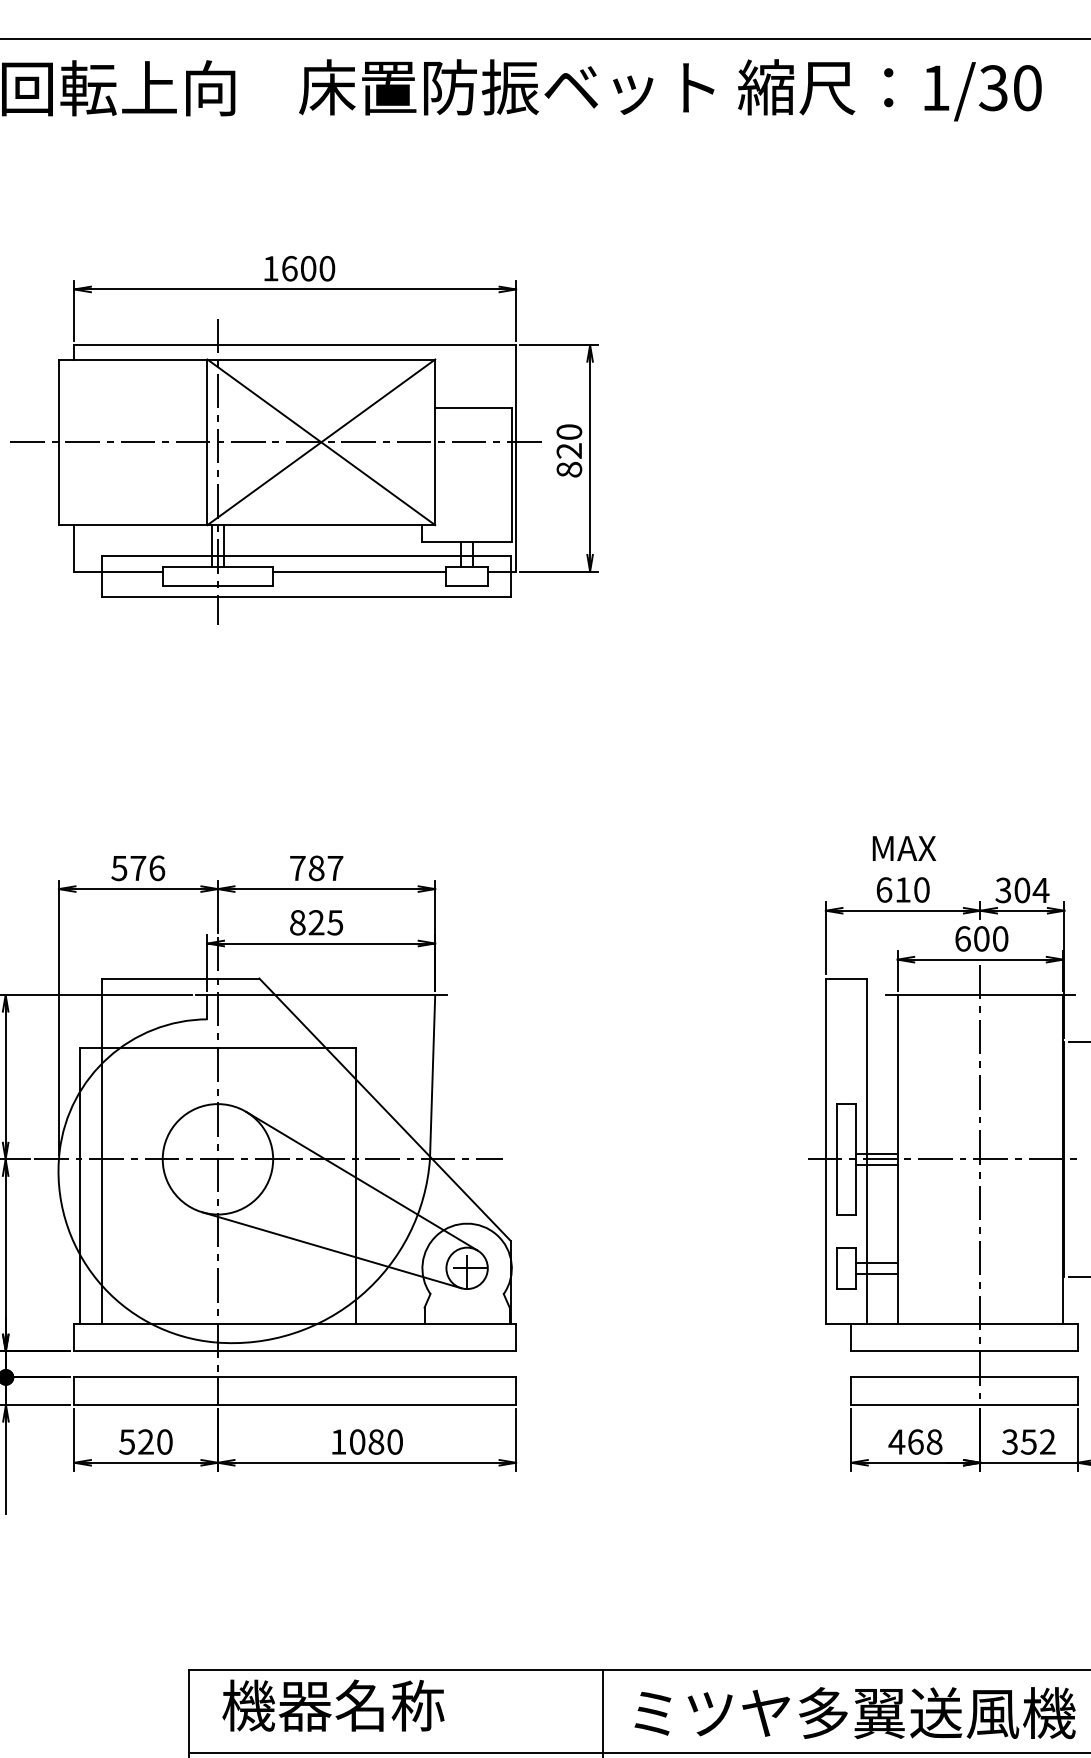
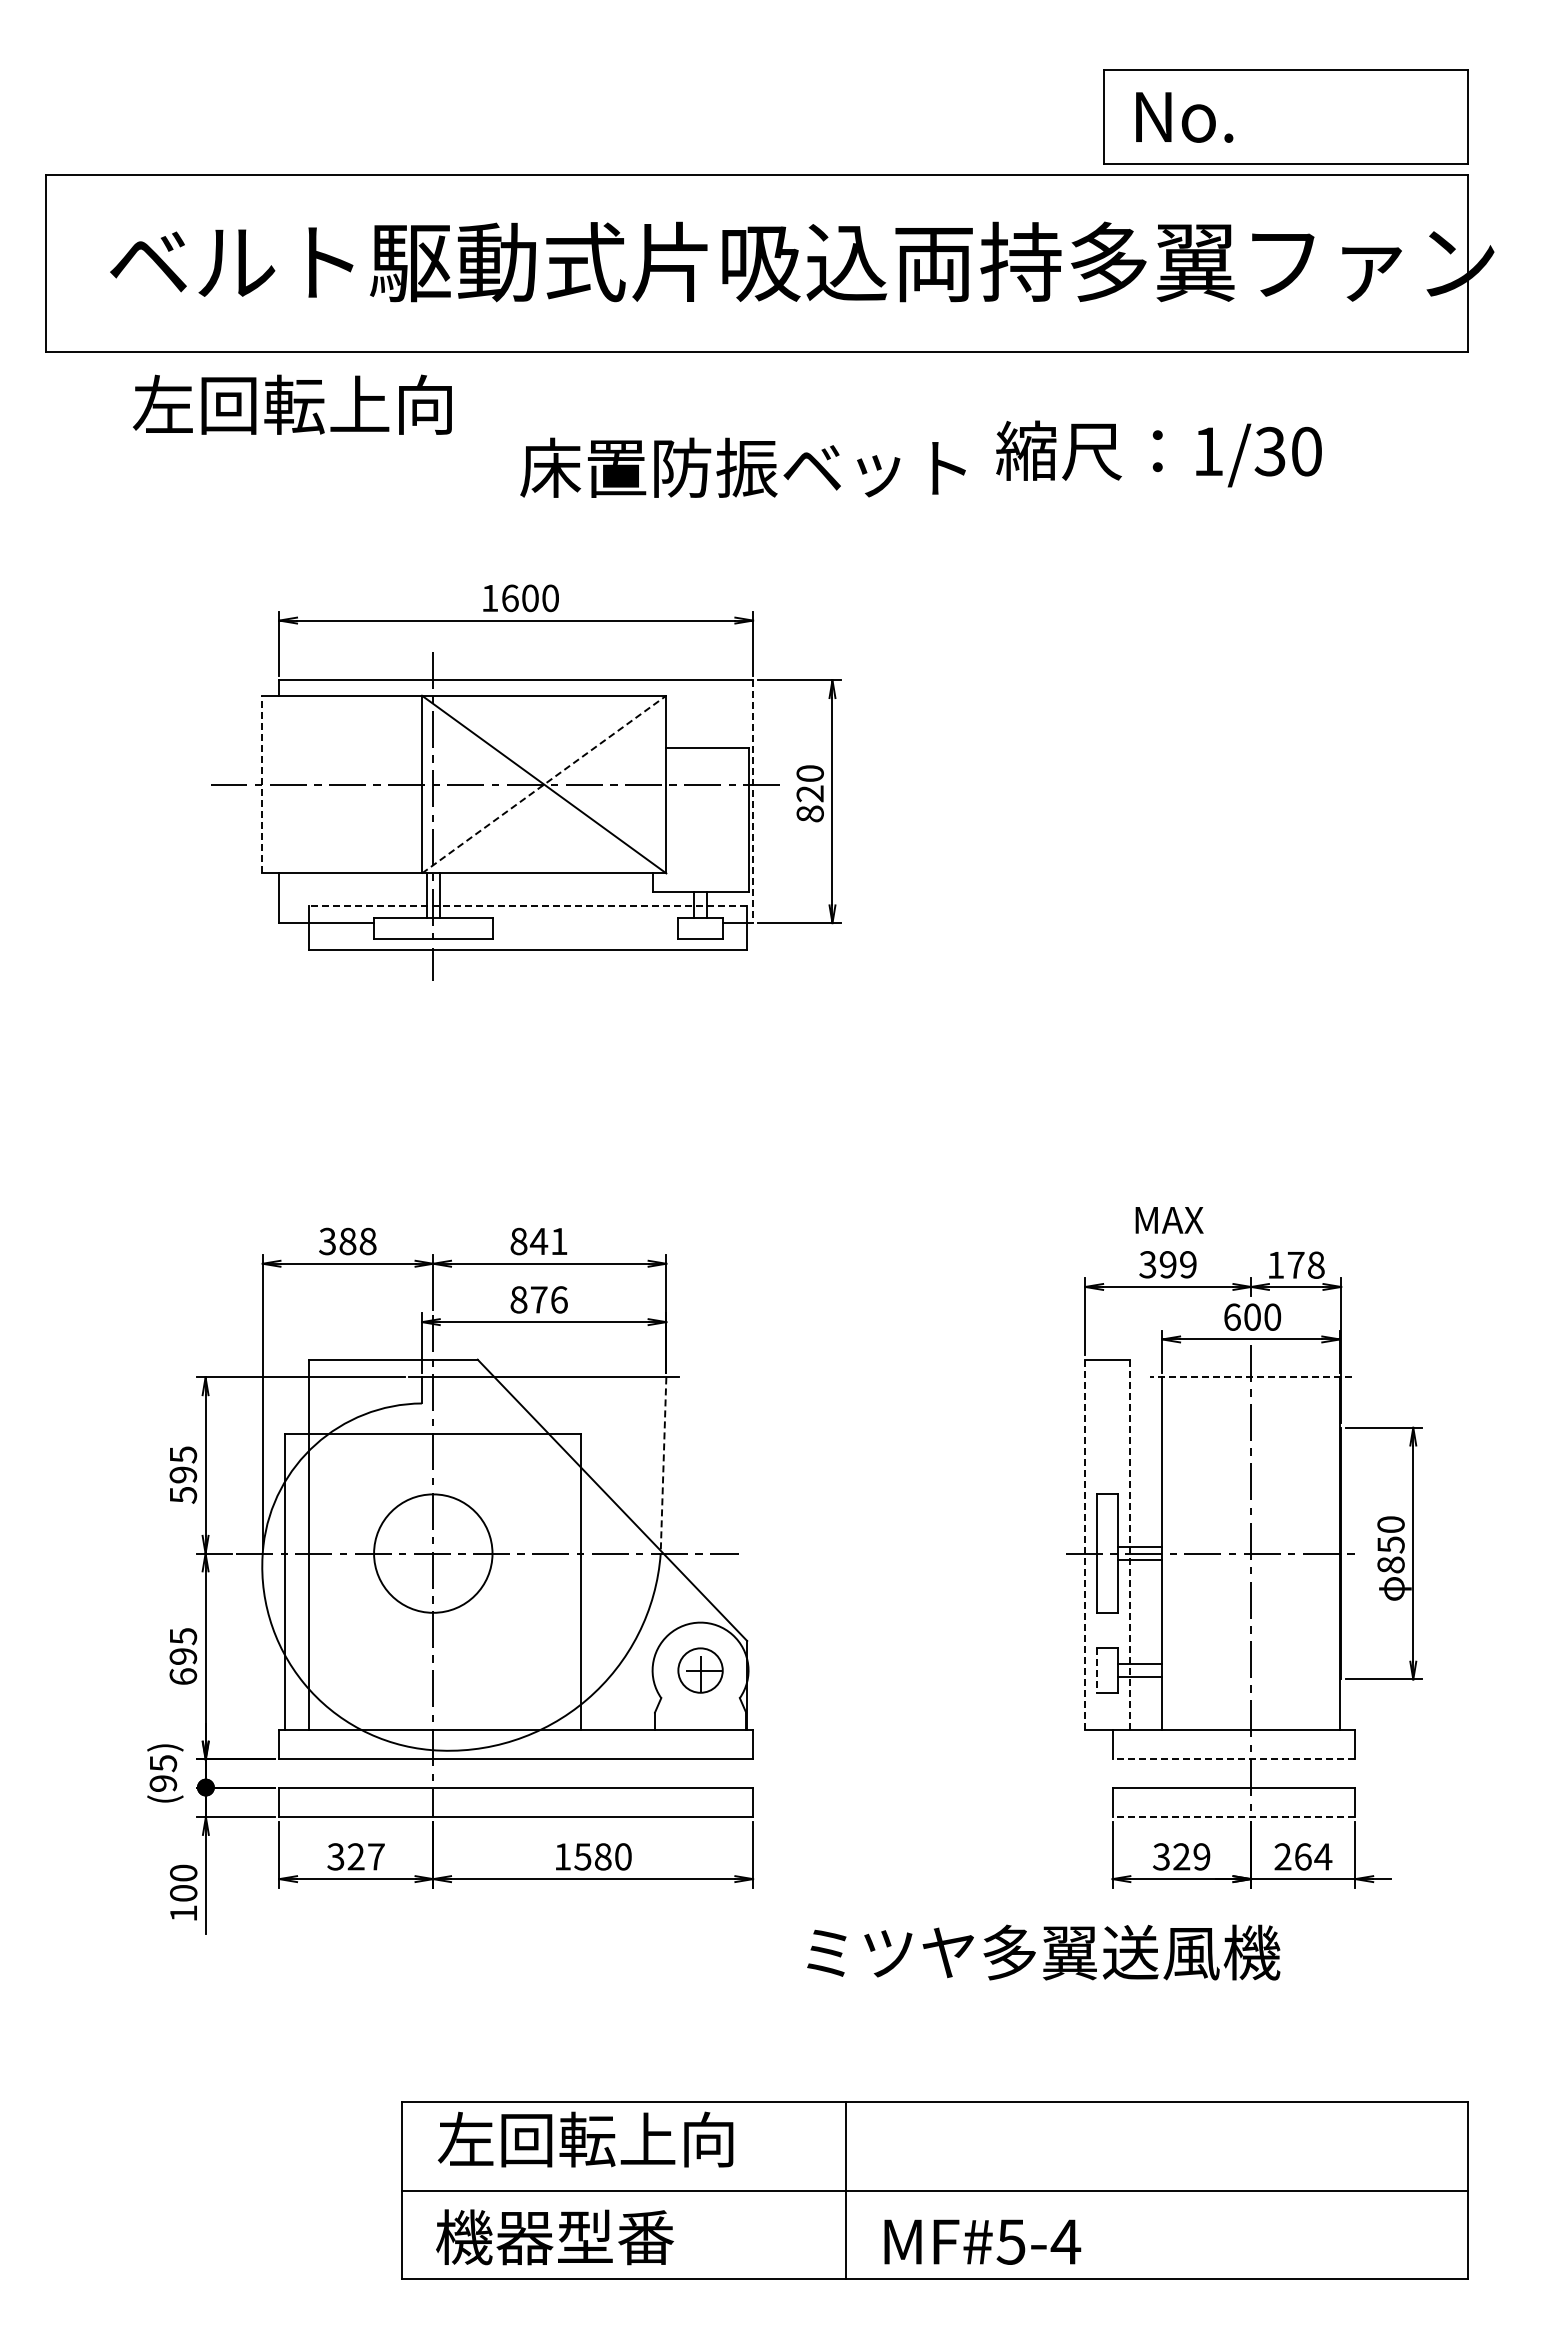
text: (506, 87) -> (742, 467), moved
text: (889, 89) -> (1158, 453), moved
line: (58, 442) -> (262, 784), solid -> dashed
line: (321, 442) -> (544, 784), solid -> dashed
line: (516, 459) -> (753, 802), solid -> dashed
line: (305, 555) -> (527, 905), solid -> dashed
line: (359, 571) -> (585, 923), removed
text: (137, 868) -> (347, 1241), 576 -> 388
text: (316, 868) -> (538, 1241), 787 -> 841
text: (902, 889) -> (1167, 1264), 610 -> 399
text: (1022, 889) -> (1296, 1264), 304 -> 178
text: (325, 922) -> (548, 1299), 825 -> 876
line: (979, 995) -> (1250, 1377), solid -> dashed
line: (432, 1078) -> (663, 1466), solid -> dashed
line: (826, 1151) -> (1085, 1545), solid -> dashed
line: (867, 1151) -> (1129, 1545), solid -> dashed
line: (361, 1180) -> (587, 1576), removed
line: (331, 1249) -> (555, 1650), removed
line: (837, 1269) -> (1097, 1671), solid -> dashed
line: (963, 1351) -> (1233, 1759), solid -> dashed
line: (963, 1405) -> (1233, 1817), solid -> dashed
text: (145, 1441) -> (355, 1856), 520 -> 327
text: (357, 1441) -> (582, 1856), 1080 -> 1580
text: (915, 1441) -> (1181, 1856), 468 -> 329
text: (1029, 1441) -> (1303, 1856), 352 -> 264
text: (359, 1705) -> (585, 2139), 機器名称 -> 左回転上向
text: (854, 1712) -> (1043, 1952), moved

